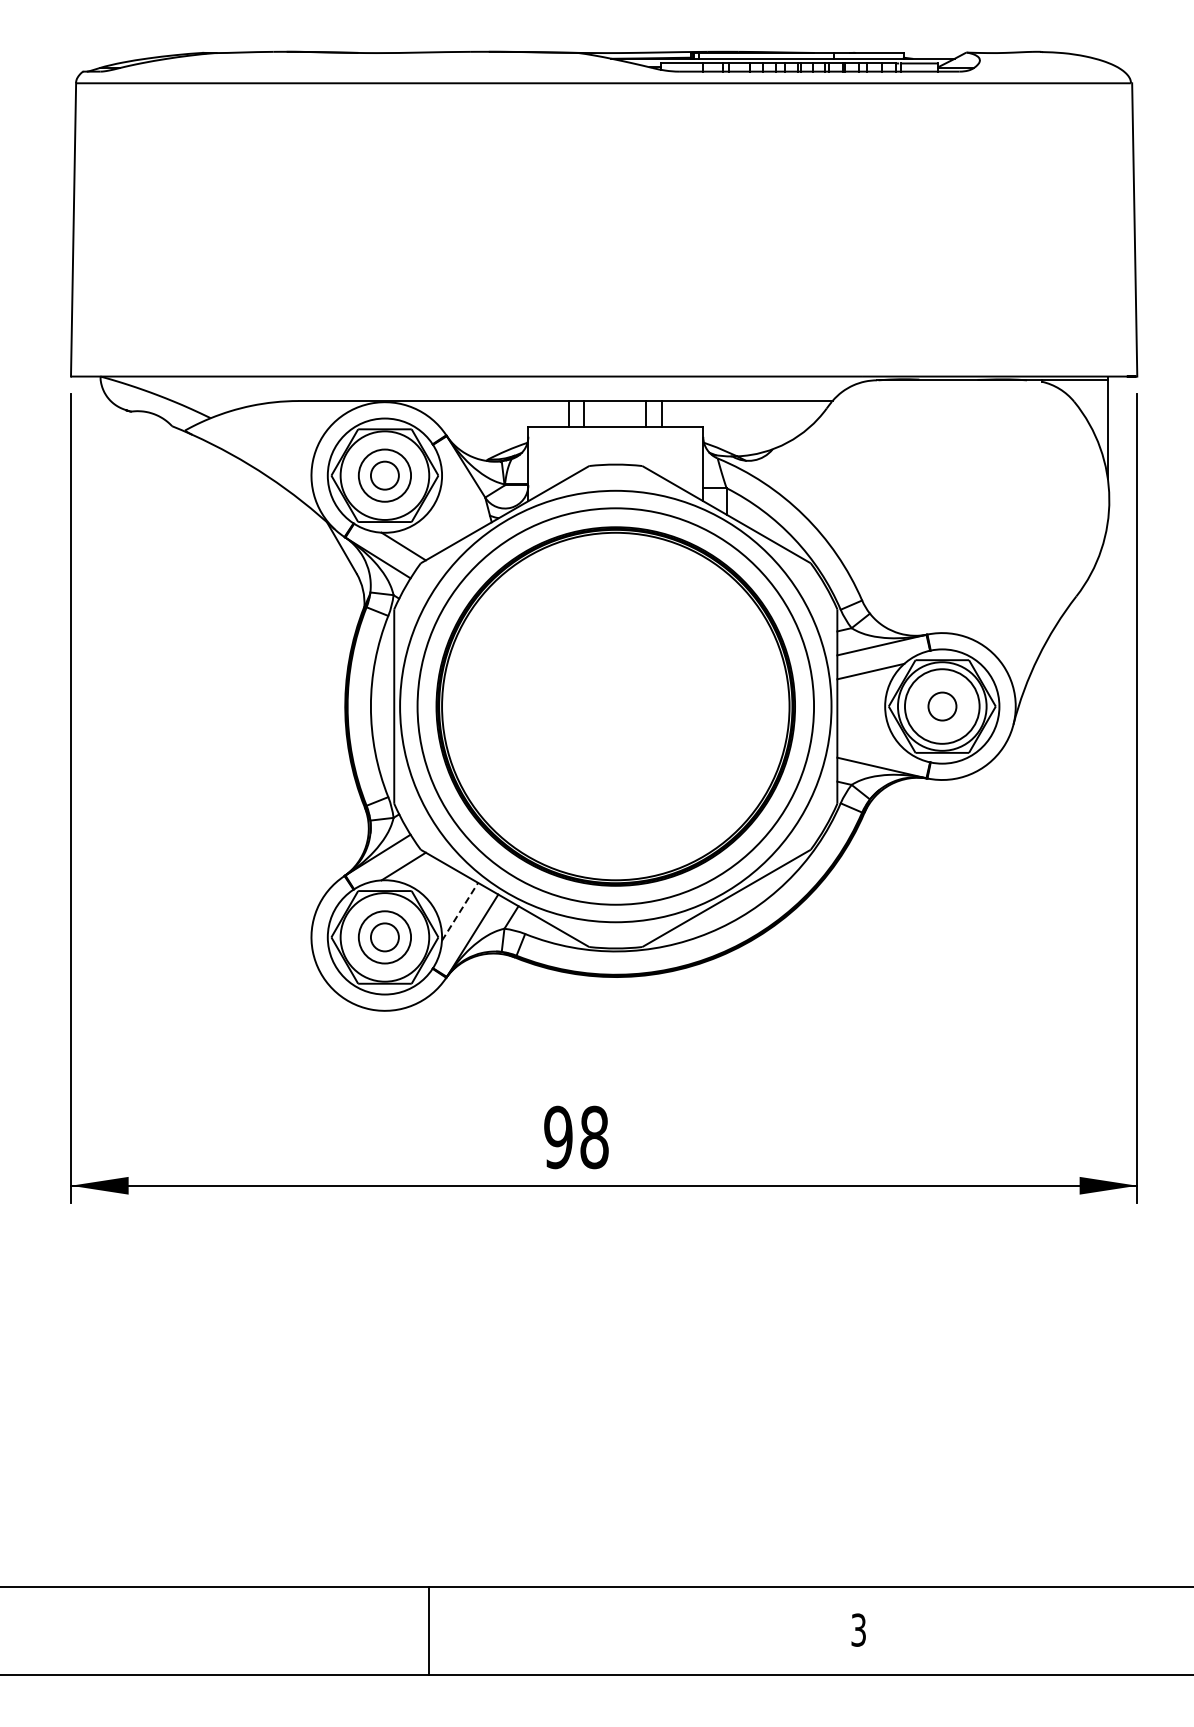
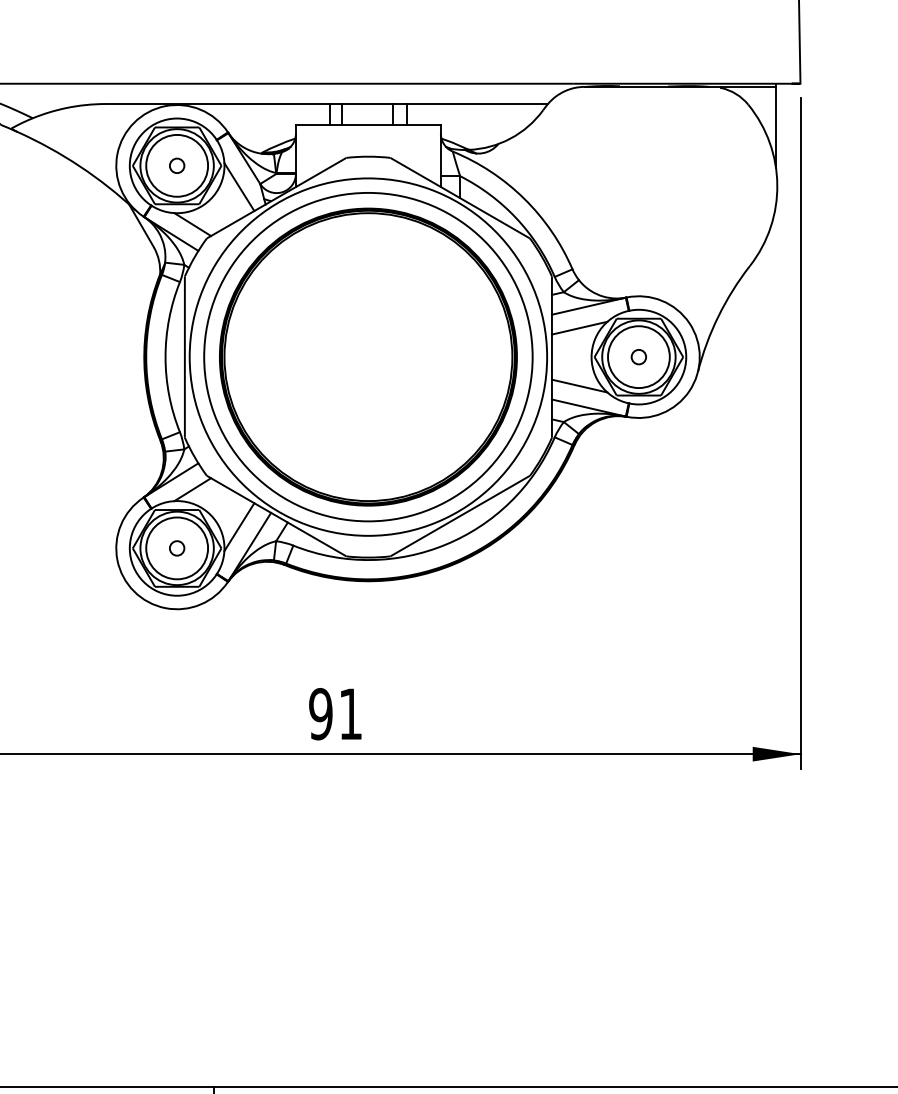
circle: (384, 475) -> (176, 165), size x0.62
circle: (384, 475) -> (176, 165), size x1.43
line: (459, 501) -> (238, 187), added
circle: (941, 706) -> (638, 357), size x0.62
line: (870, 741) -> (579, 386), added
line: (460, 911) -> (239, 526), dashed -> solid
circle: (384, 937) -> (176, 548), size x0.62
circle: (384, 937) -> (176, 548), size x1.43
text: (594, 1137) -> (350, 714), 98 -> 91

